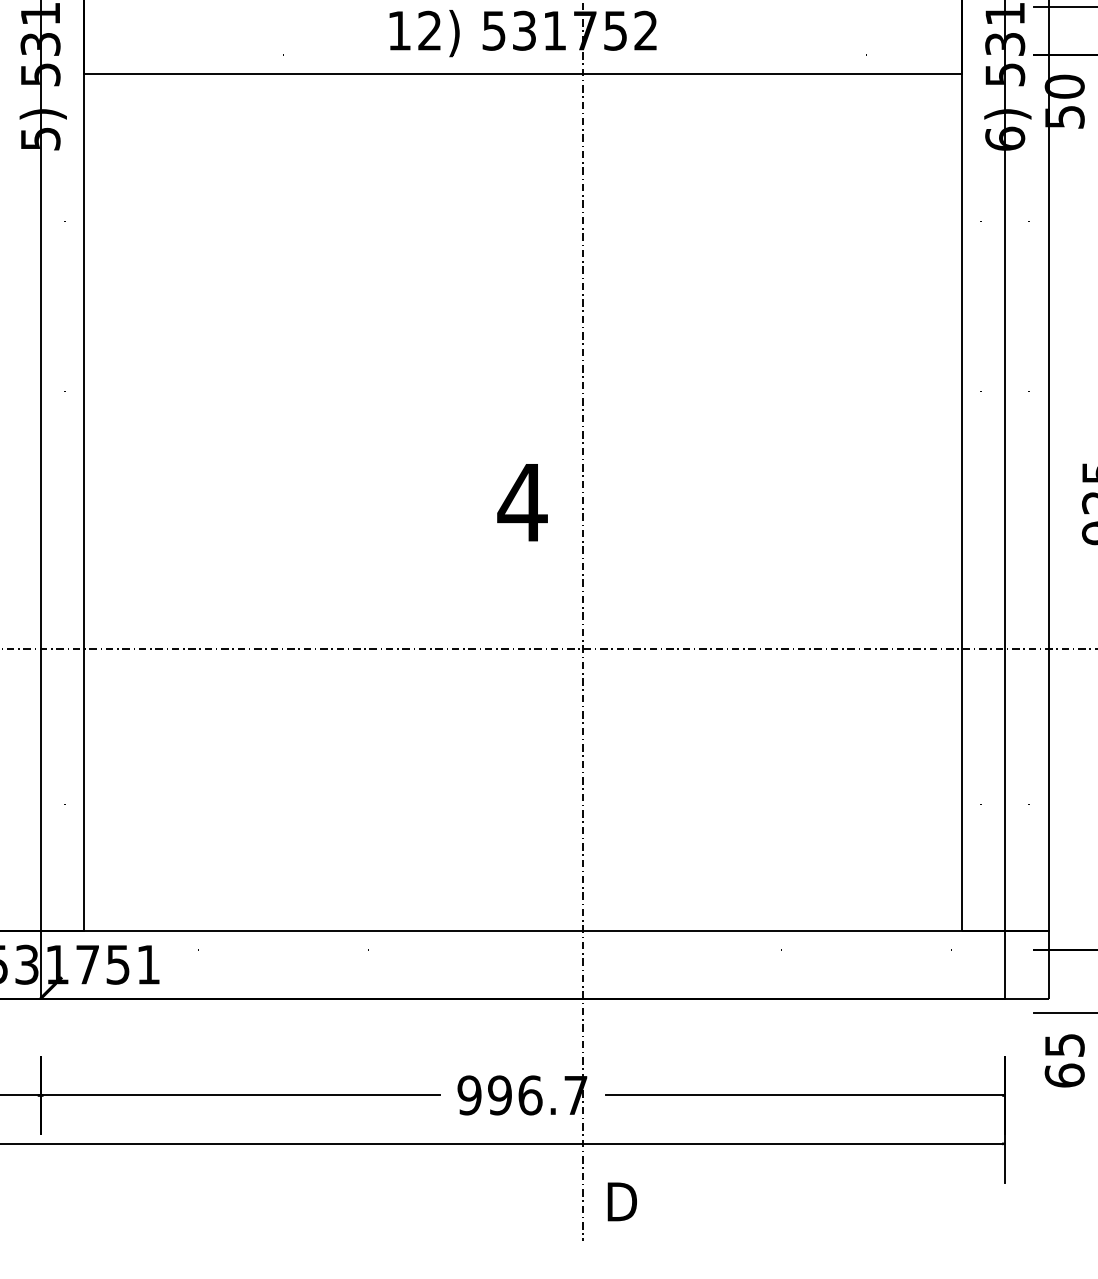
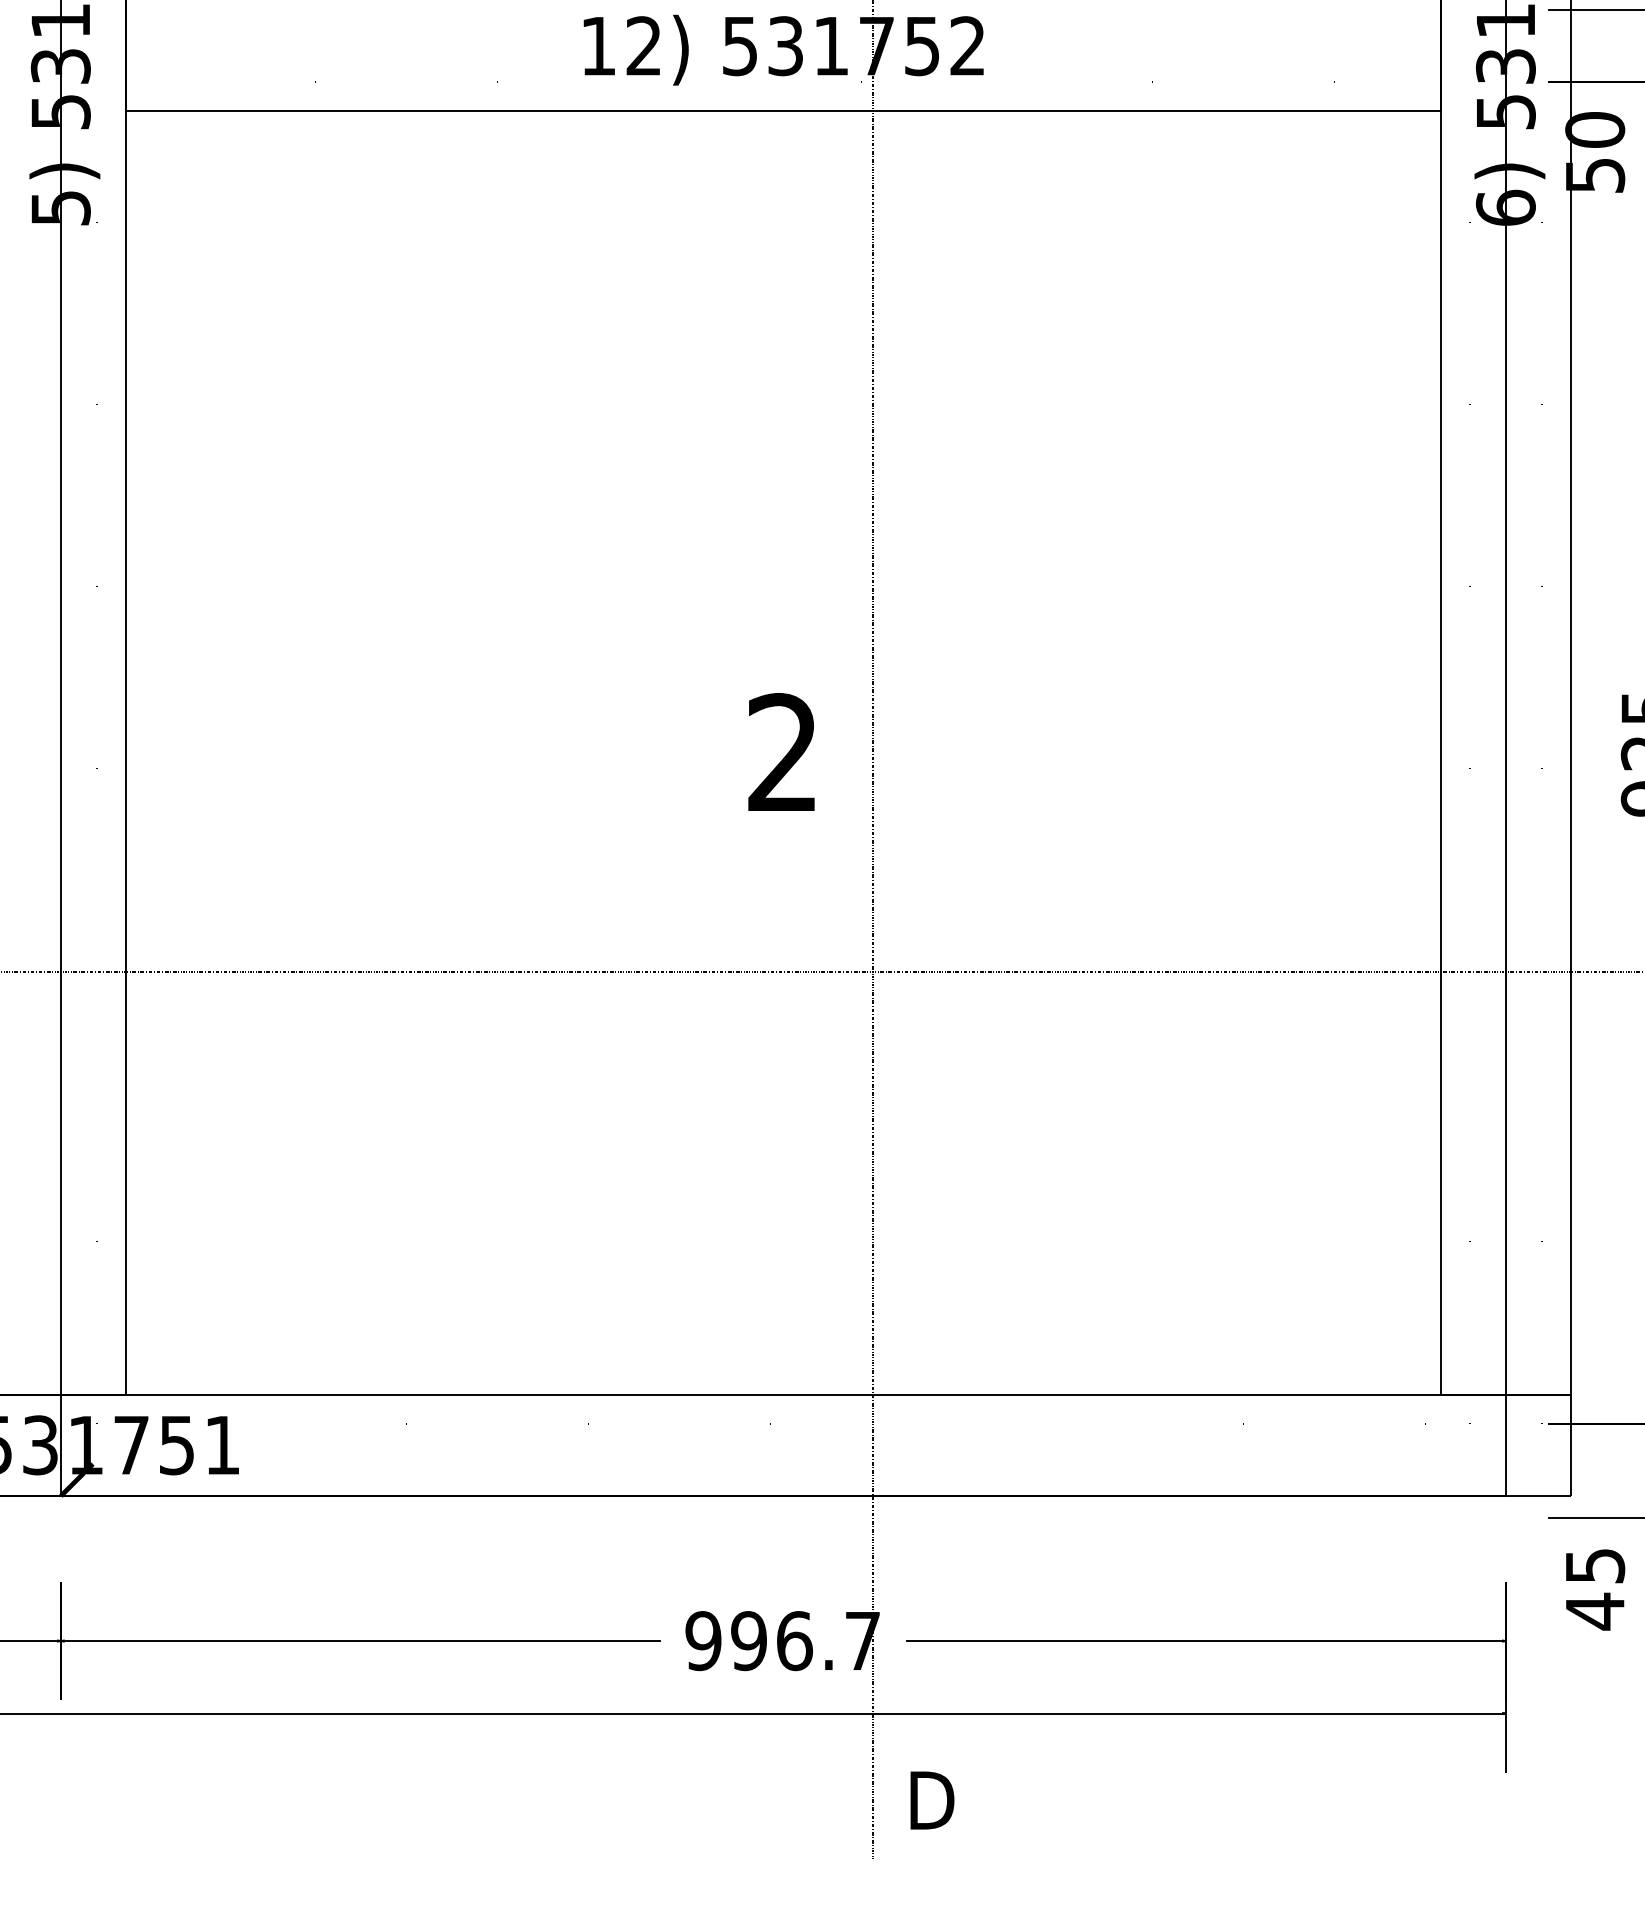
text: (522, 501) -> (782, 751), 4 -> 2
text: (1064, 1075) -> (1594, 1611), 65 -> 45

